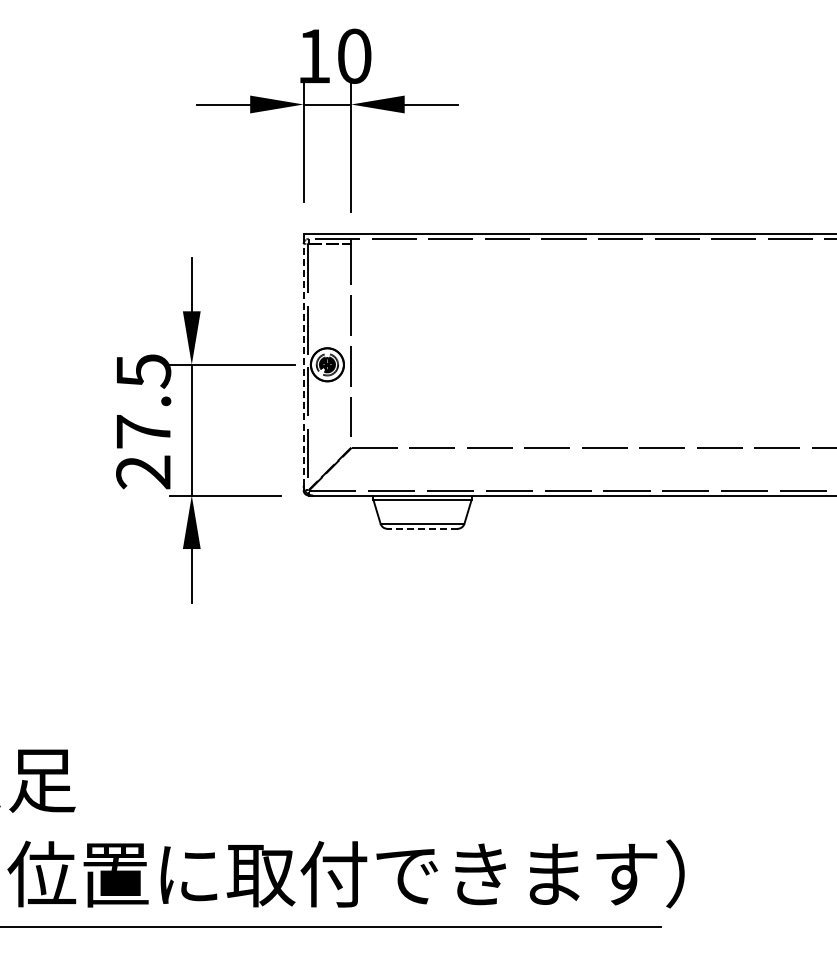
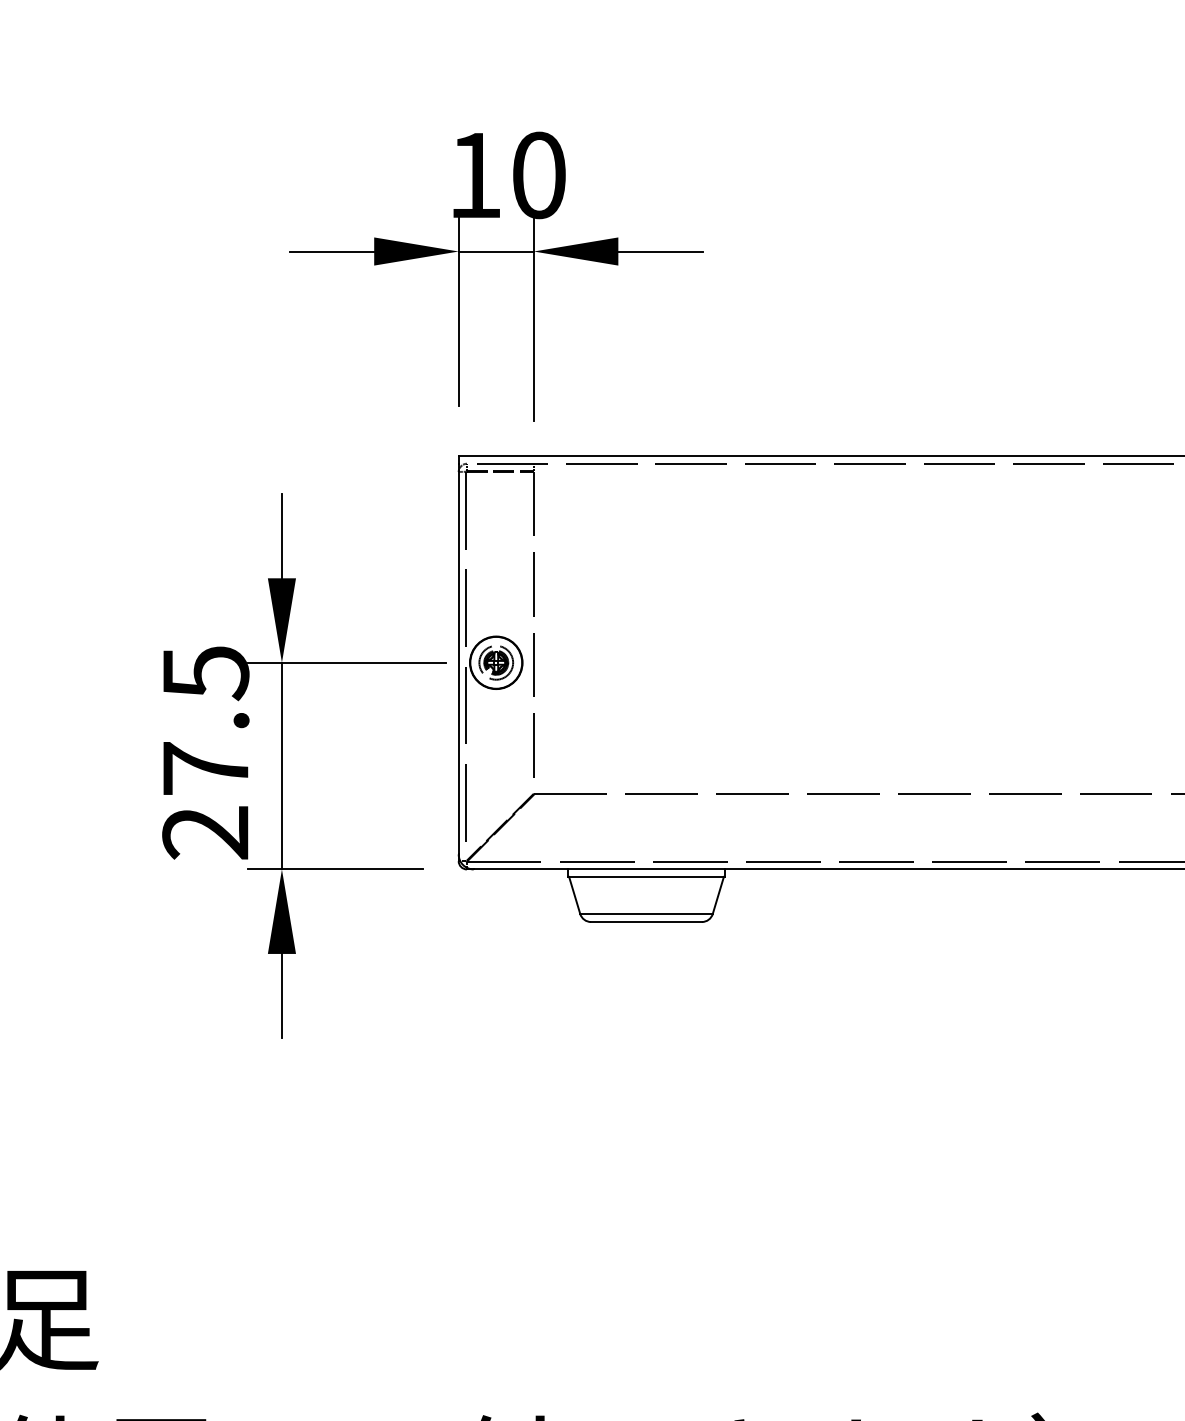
line: (303, 362) -> (458, 659), dashed -> solid
line: (422, 528) -> (646, 921), dashed -> solid

